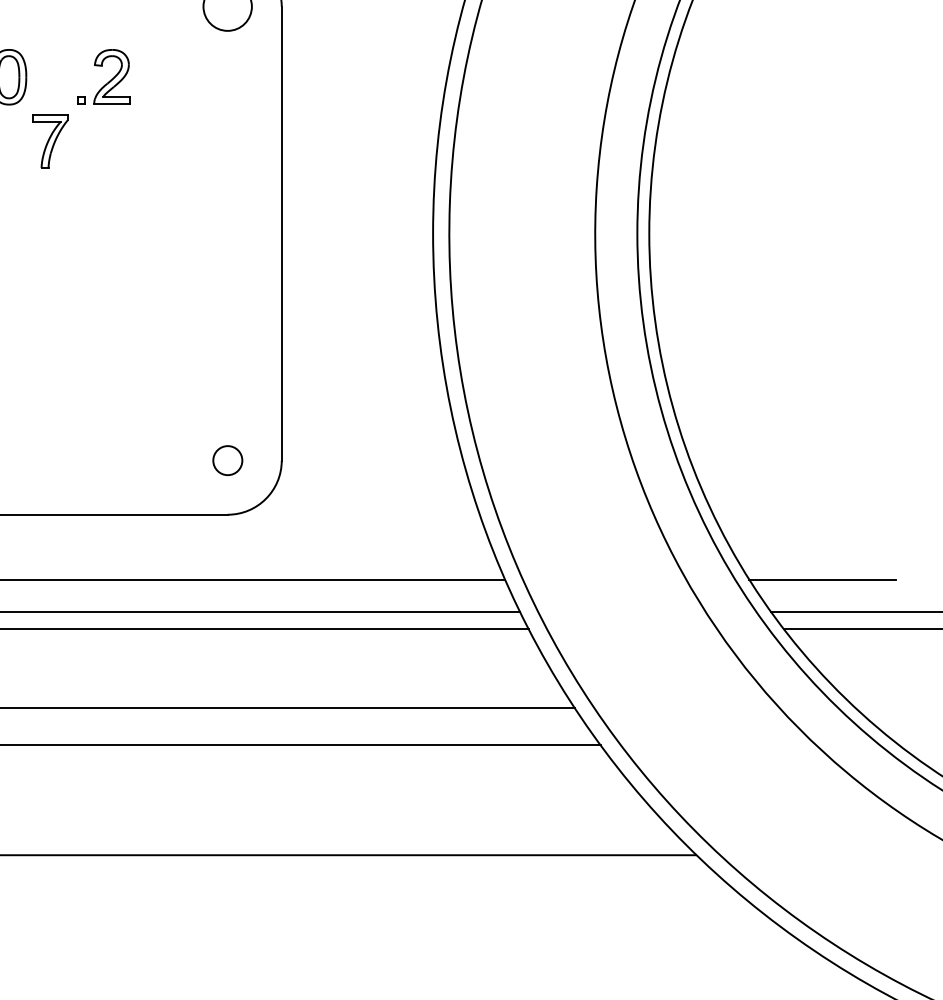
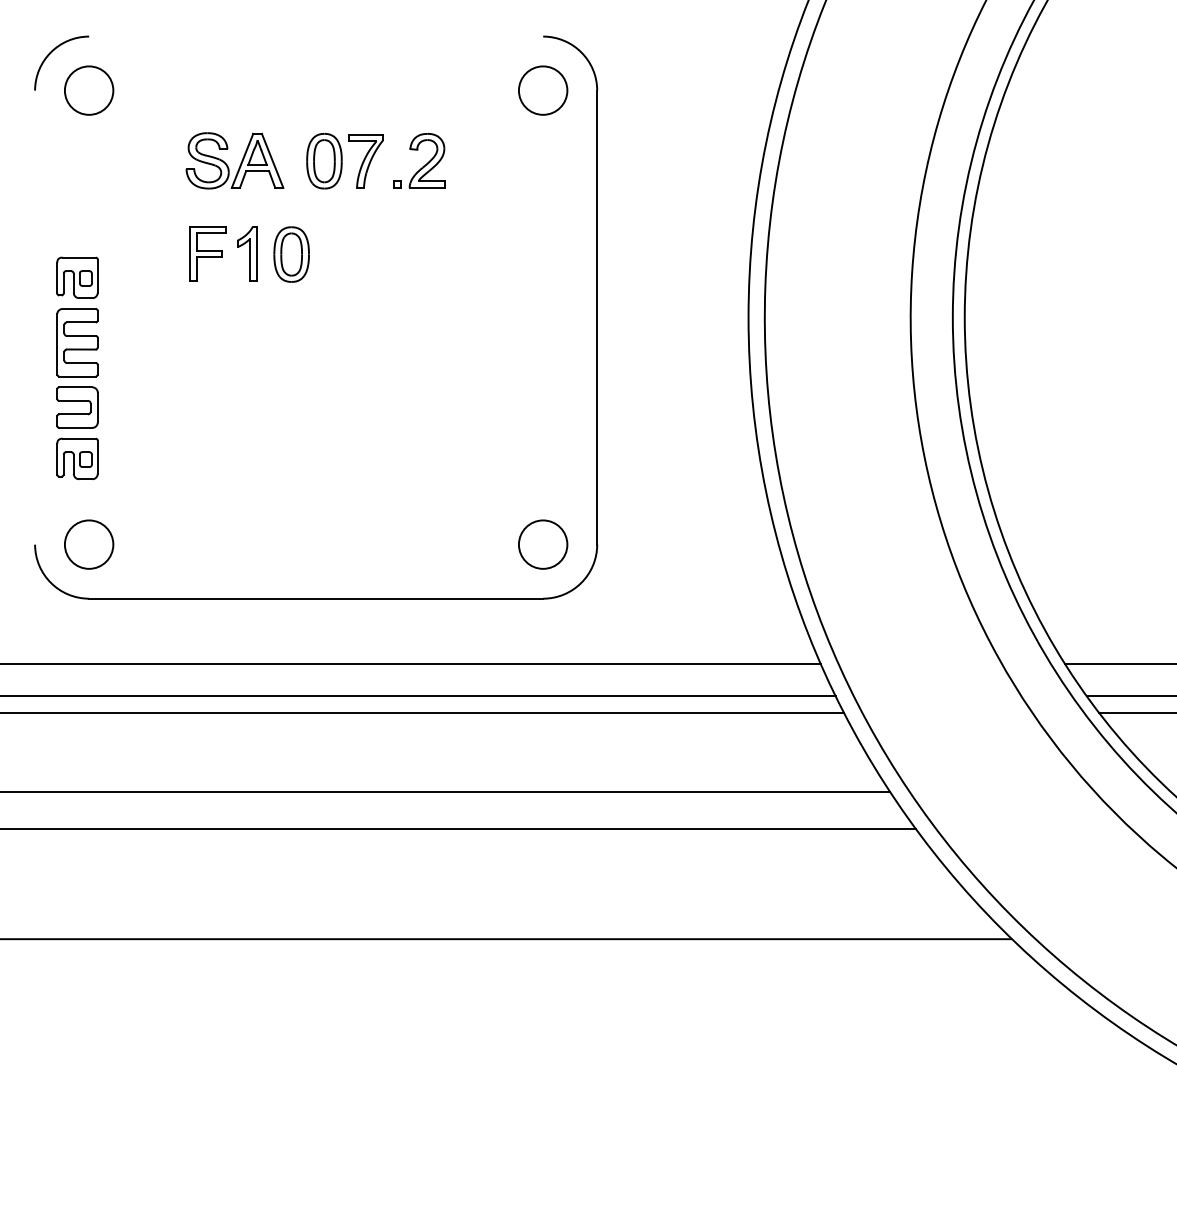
part: (50, 141) -> (365, 161), moved
circle: (228, 460) -> (543, 544), size x1.67

